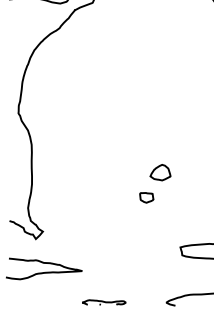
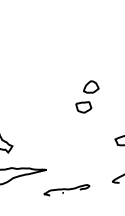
part: (146, 197) -> (83, 107), size x1.43
part: (103, 302) -> (66, 190), size x1.43

